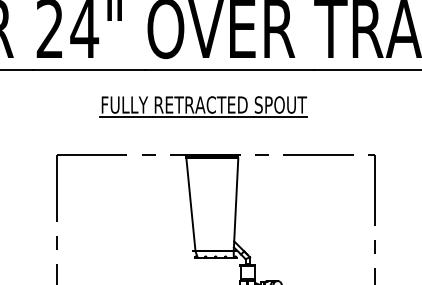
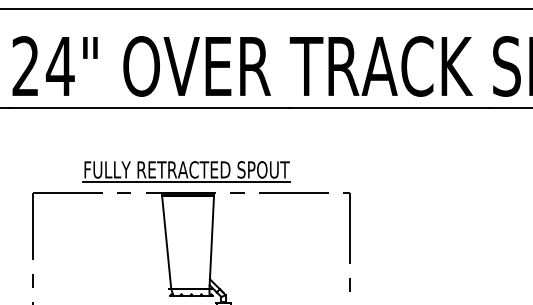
part: (203, 106) -> (186, 171), moved

